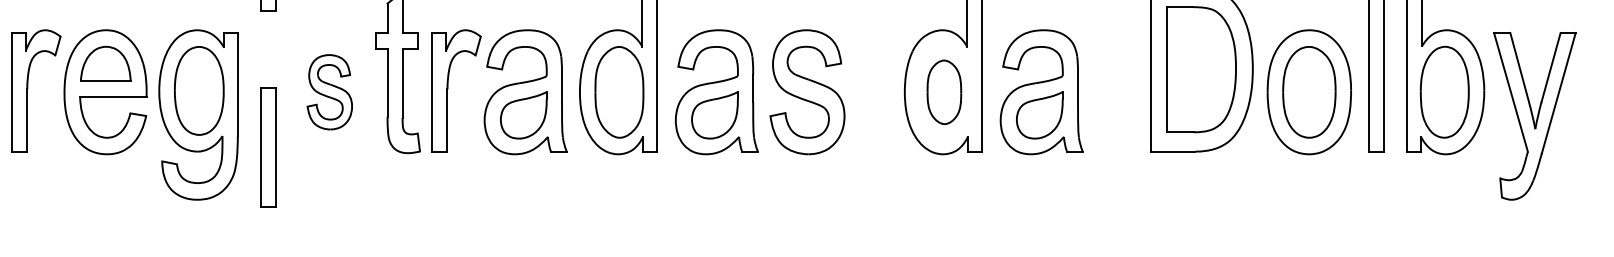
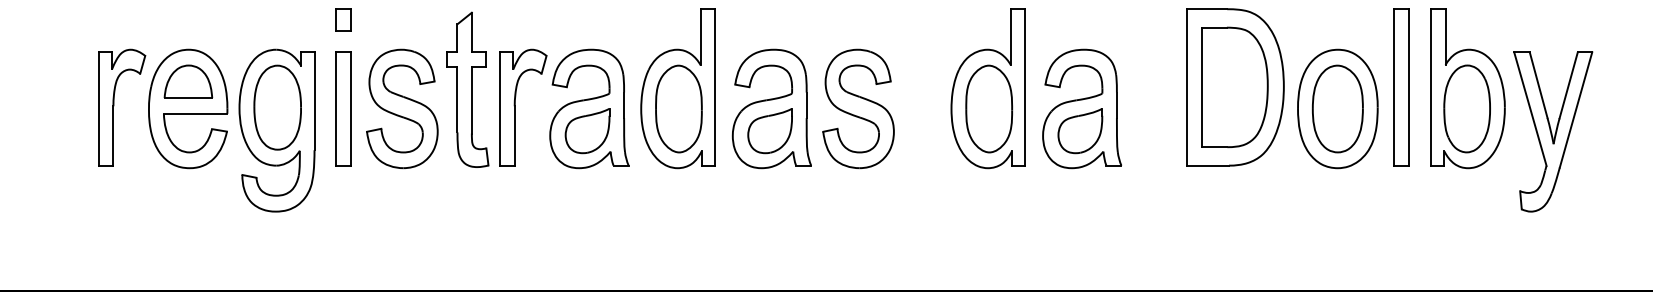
part: (329, 91) -> (402, 108), size x1.67
part: (944, 91) -> (989, 108), size x1.43
part: (268, 147) -> (343, 108), moved

